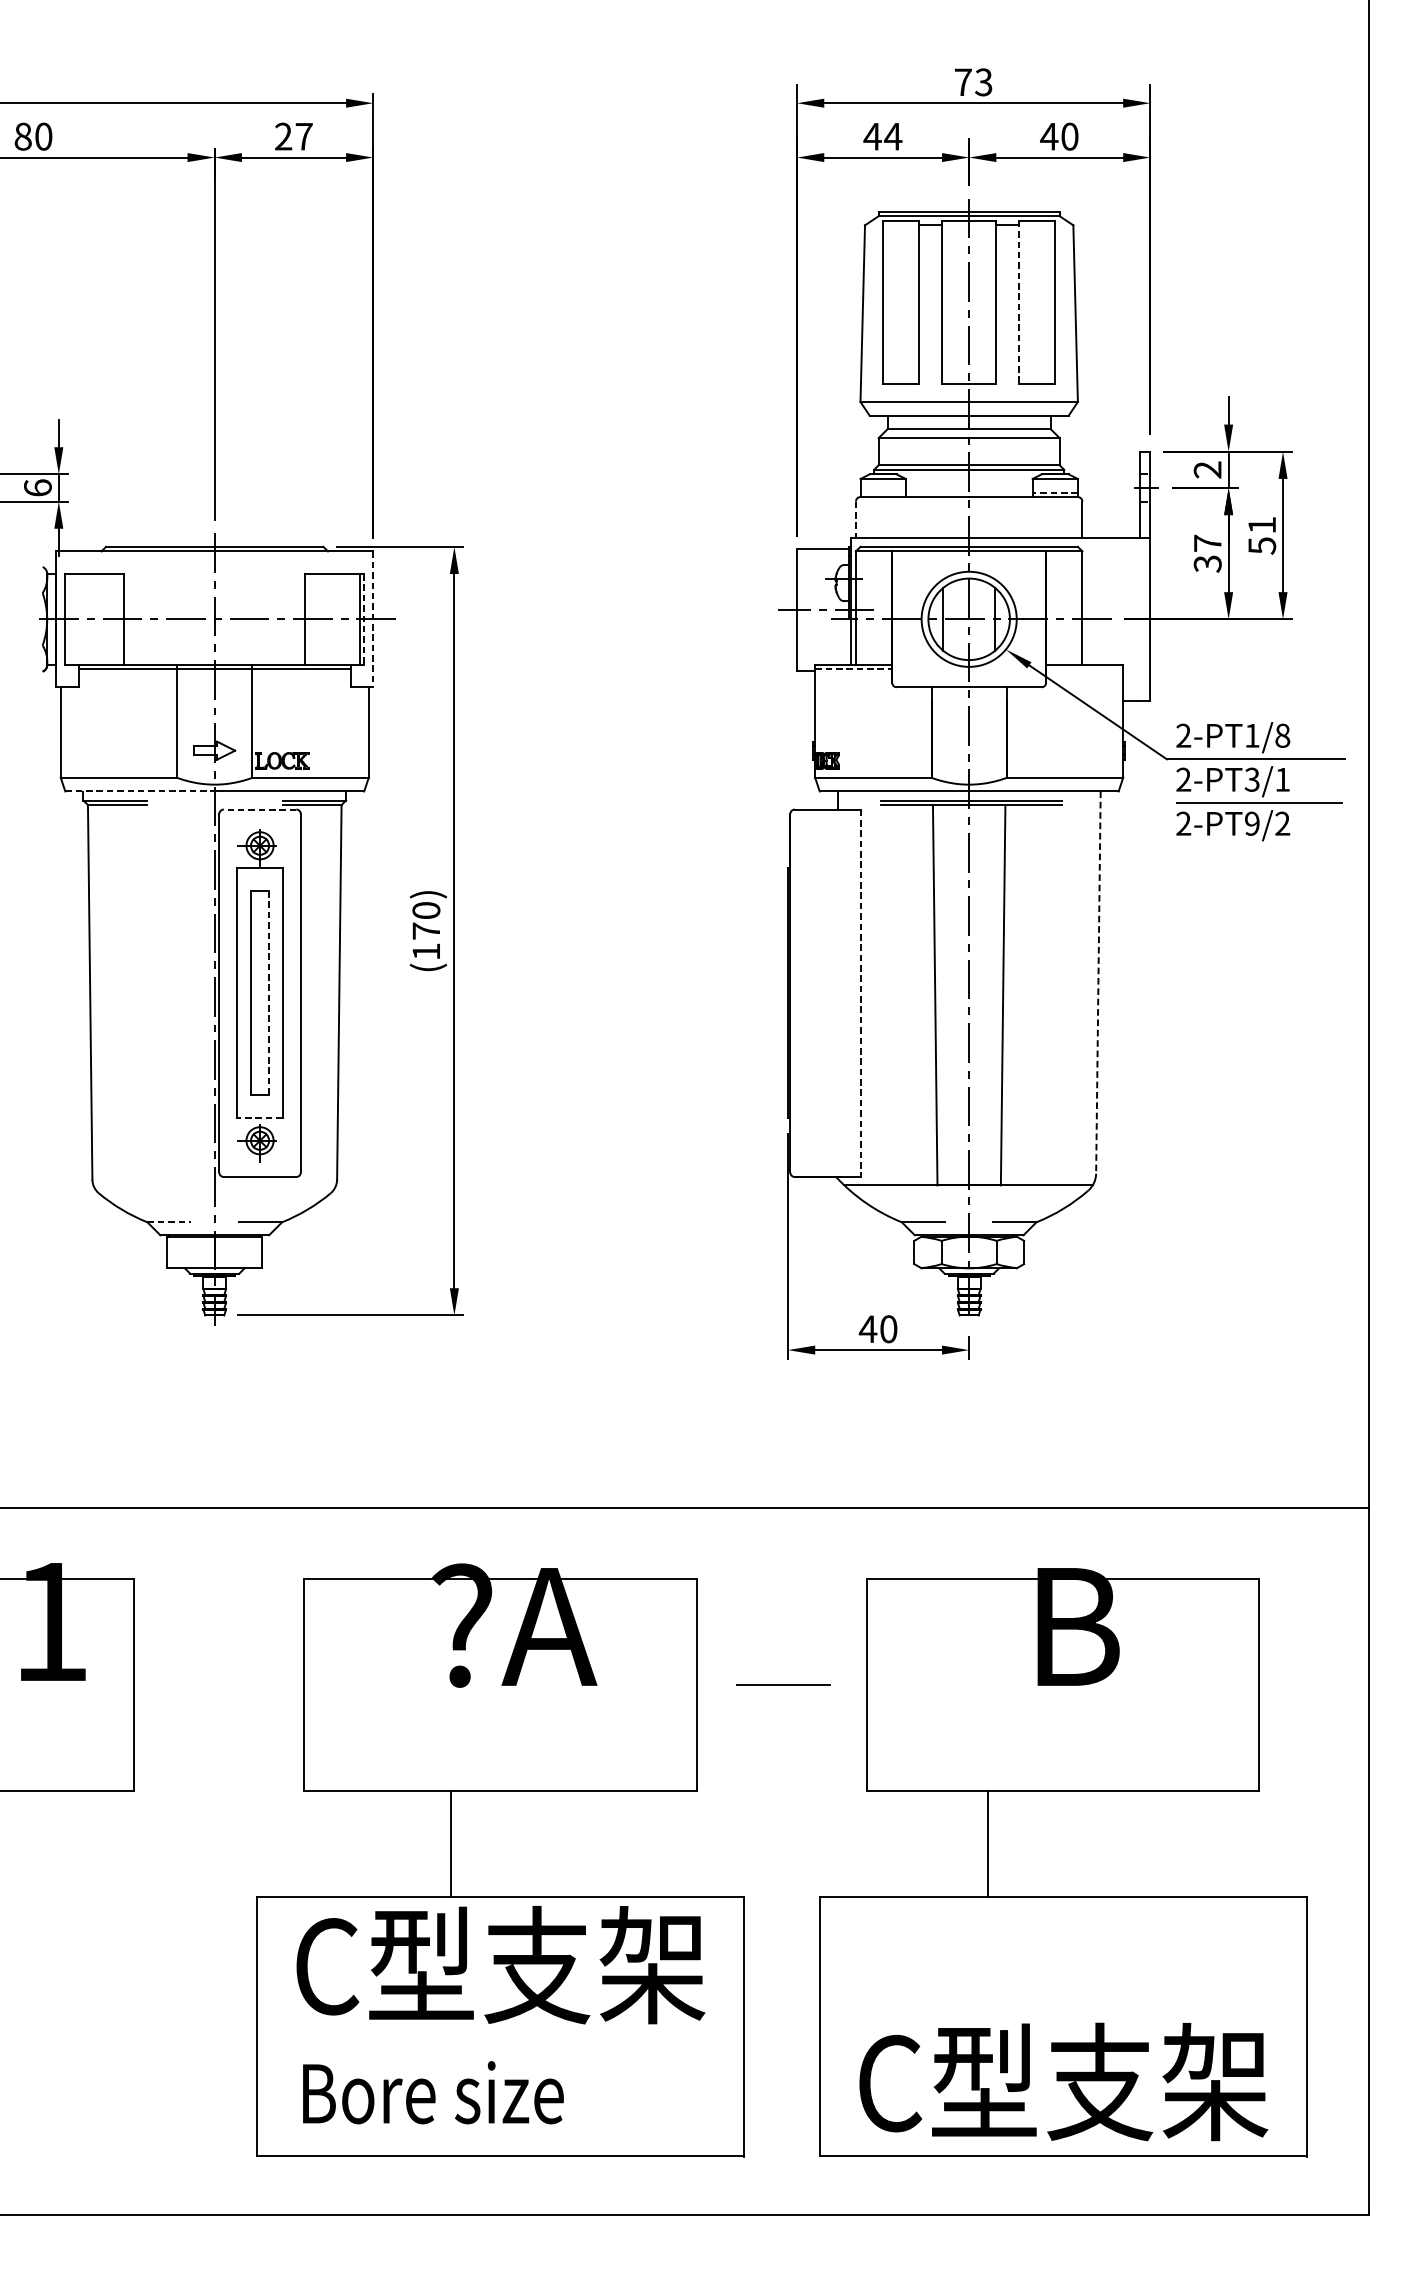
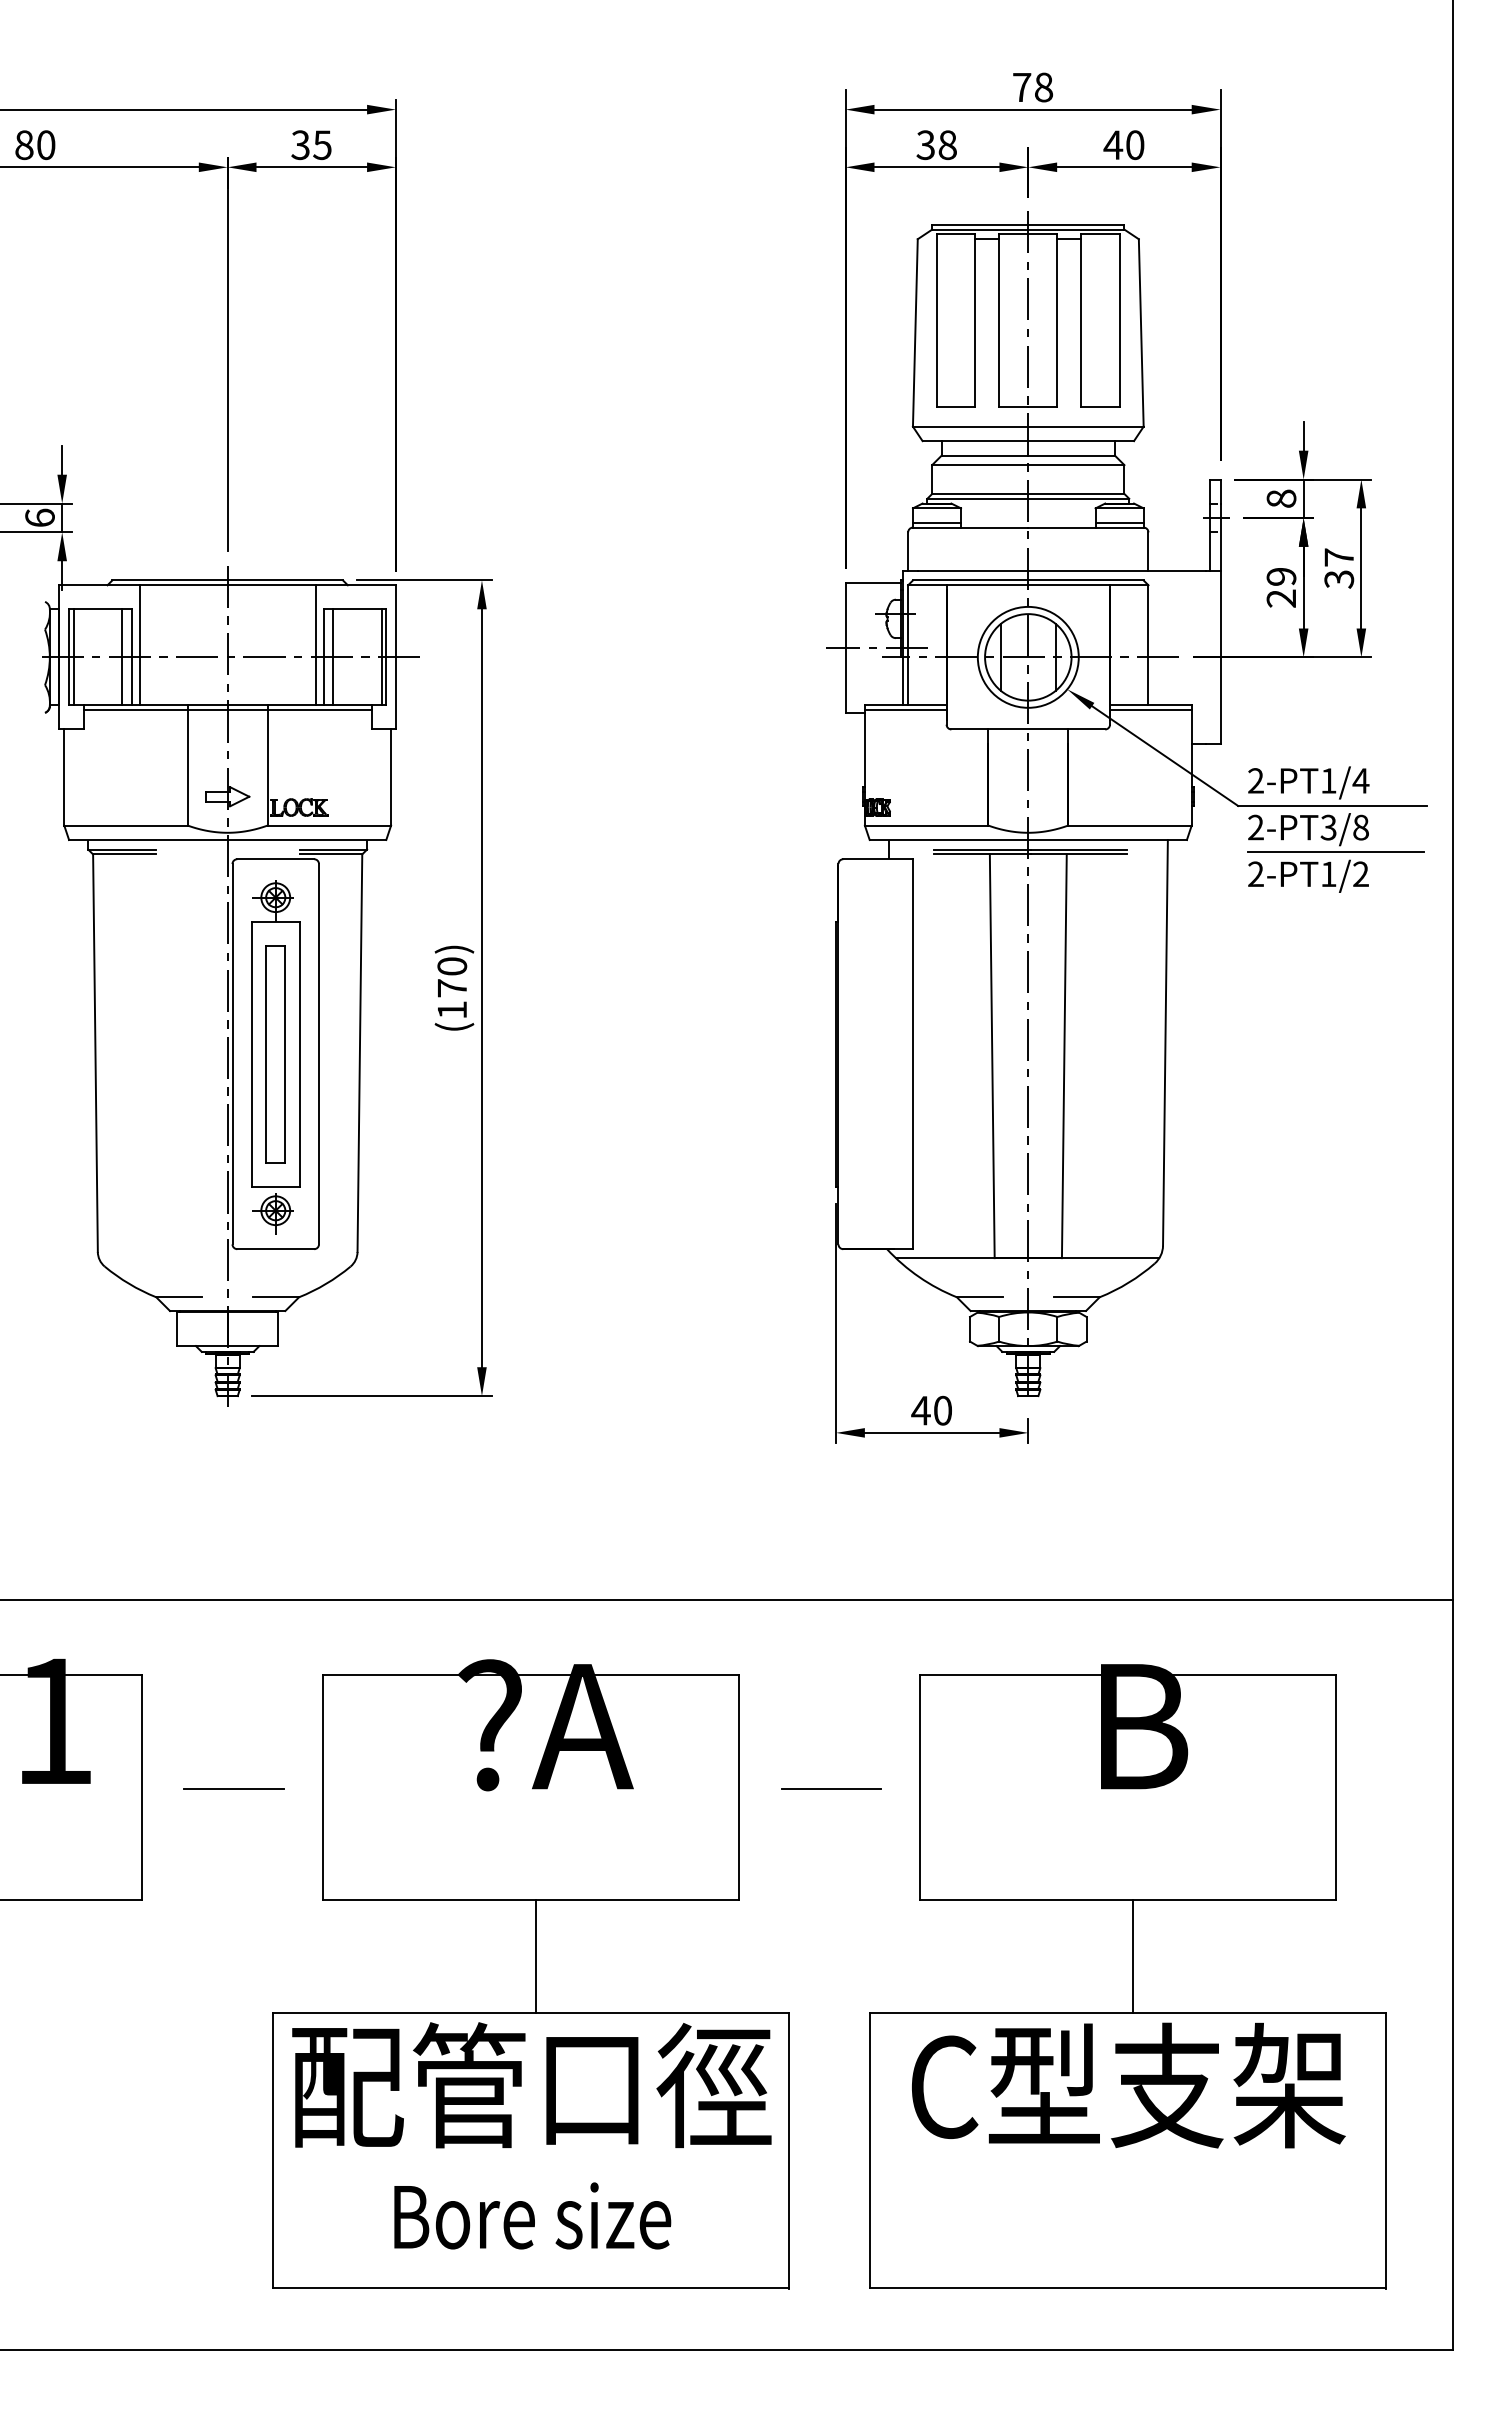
text: (983, 82) -> (1043, 87), 73 -> 78
text: (293, 137) -> (311, 145), 27 -> 35
text: (882, 137) -> (936, 145), 44 -> 38
line: (1019, 301) -> (1081, 320), dashed -> solid
text: (1207, 469) -> (1281, 498), 2 -> 8
line: (882, 492) -> (936, 522), added
line: (1055, 492) -> (1119, 522), dashed -> solid
line: (856, 520) -> (908, 552), dashed -> solid
text: (1261, 535) -> (1338, 568), 51 -> 37
text: (1207, 553) -> (1281, 587), 37 -> 29
line: (131, 608) -> (139, 645), added
line: (297, 608) -> (315, 645), added
line: (69, 619) -> (73, 657), added
line: (114, 619) -> (121, 657), added
line: (314, 619) -> (333, 657), added
line: (364, 619) -> (386, 657), dashed -> solid
line: (372, 619) -> (395, 657), dashed -> solid
line: (853, 669) -> (905, 710), dashed -> solid
line: (1084, 669) -> (1150, 710), added
text: (1282, 735) -> (1360, 780), 2-PT1/8 -> 2-PT1/4
text: (1282, 779) -> (1360, 827), 2-PT3/1 -> 2-PT3/8
line: (140, 791) -> (148, 840), dashed -> solid
line: (259, 809) -> (275, 859), dashed -> solid
text: (1252, 823) -> (1328, 874), 2-PT9/2 -> 2-PT1/2
line: (1098, 982) -> (1165, 1042), dashed -> solid
line: (269, 993) -> (285, 1054), dashed -> solid
line: (860, 993) -> (912, 1054), dashed -> solid
line: (259, 1117) -> (275, 1186), dashed -> solid
line: (169, 1222) -> (179, 1297), dashed -> solid
line: (220, 1685) -> (233, 1788), added
line: (451, 1843) -> (536, 1956), moved
line: (988, 1843) -> (1133, 1956), moved
text: (501, 1965) -> (531, 2085), C型支架 -> 配管口徑
text: (1063, 2081) -> (1128, 2085), moved
text: (433, 2092) -> (532, 2215), moved

